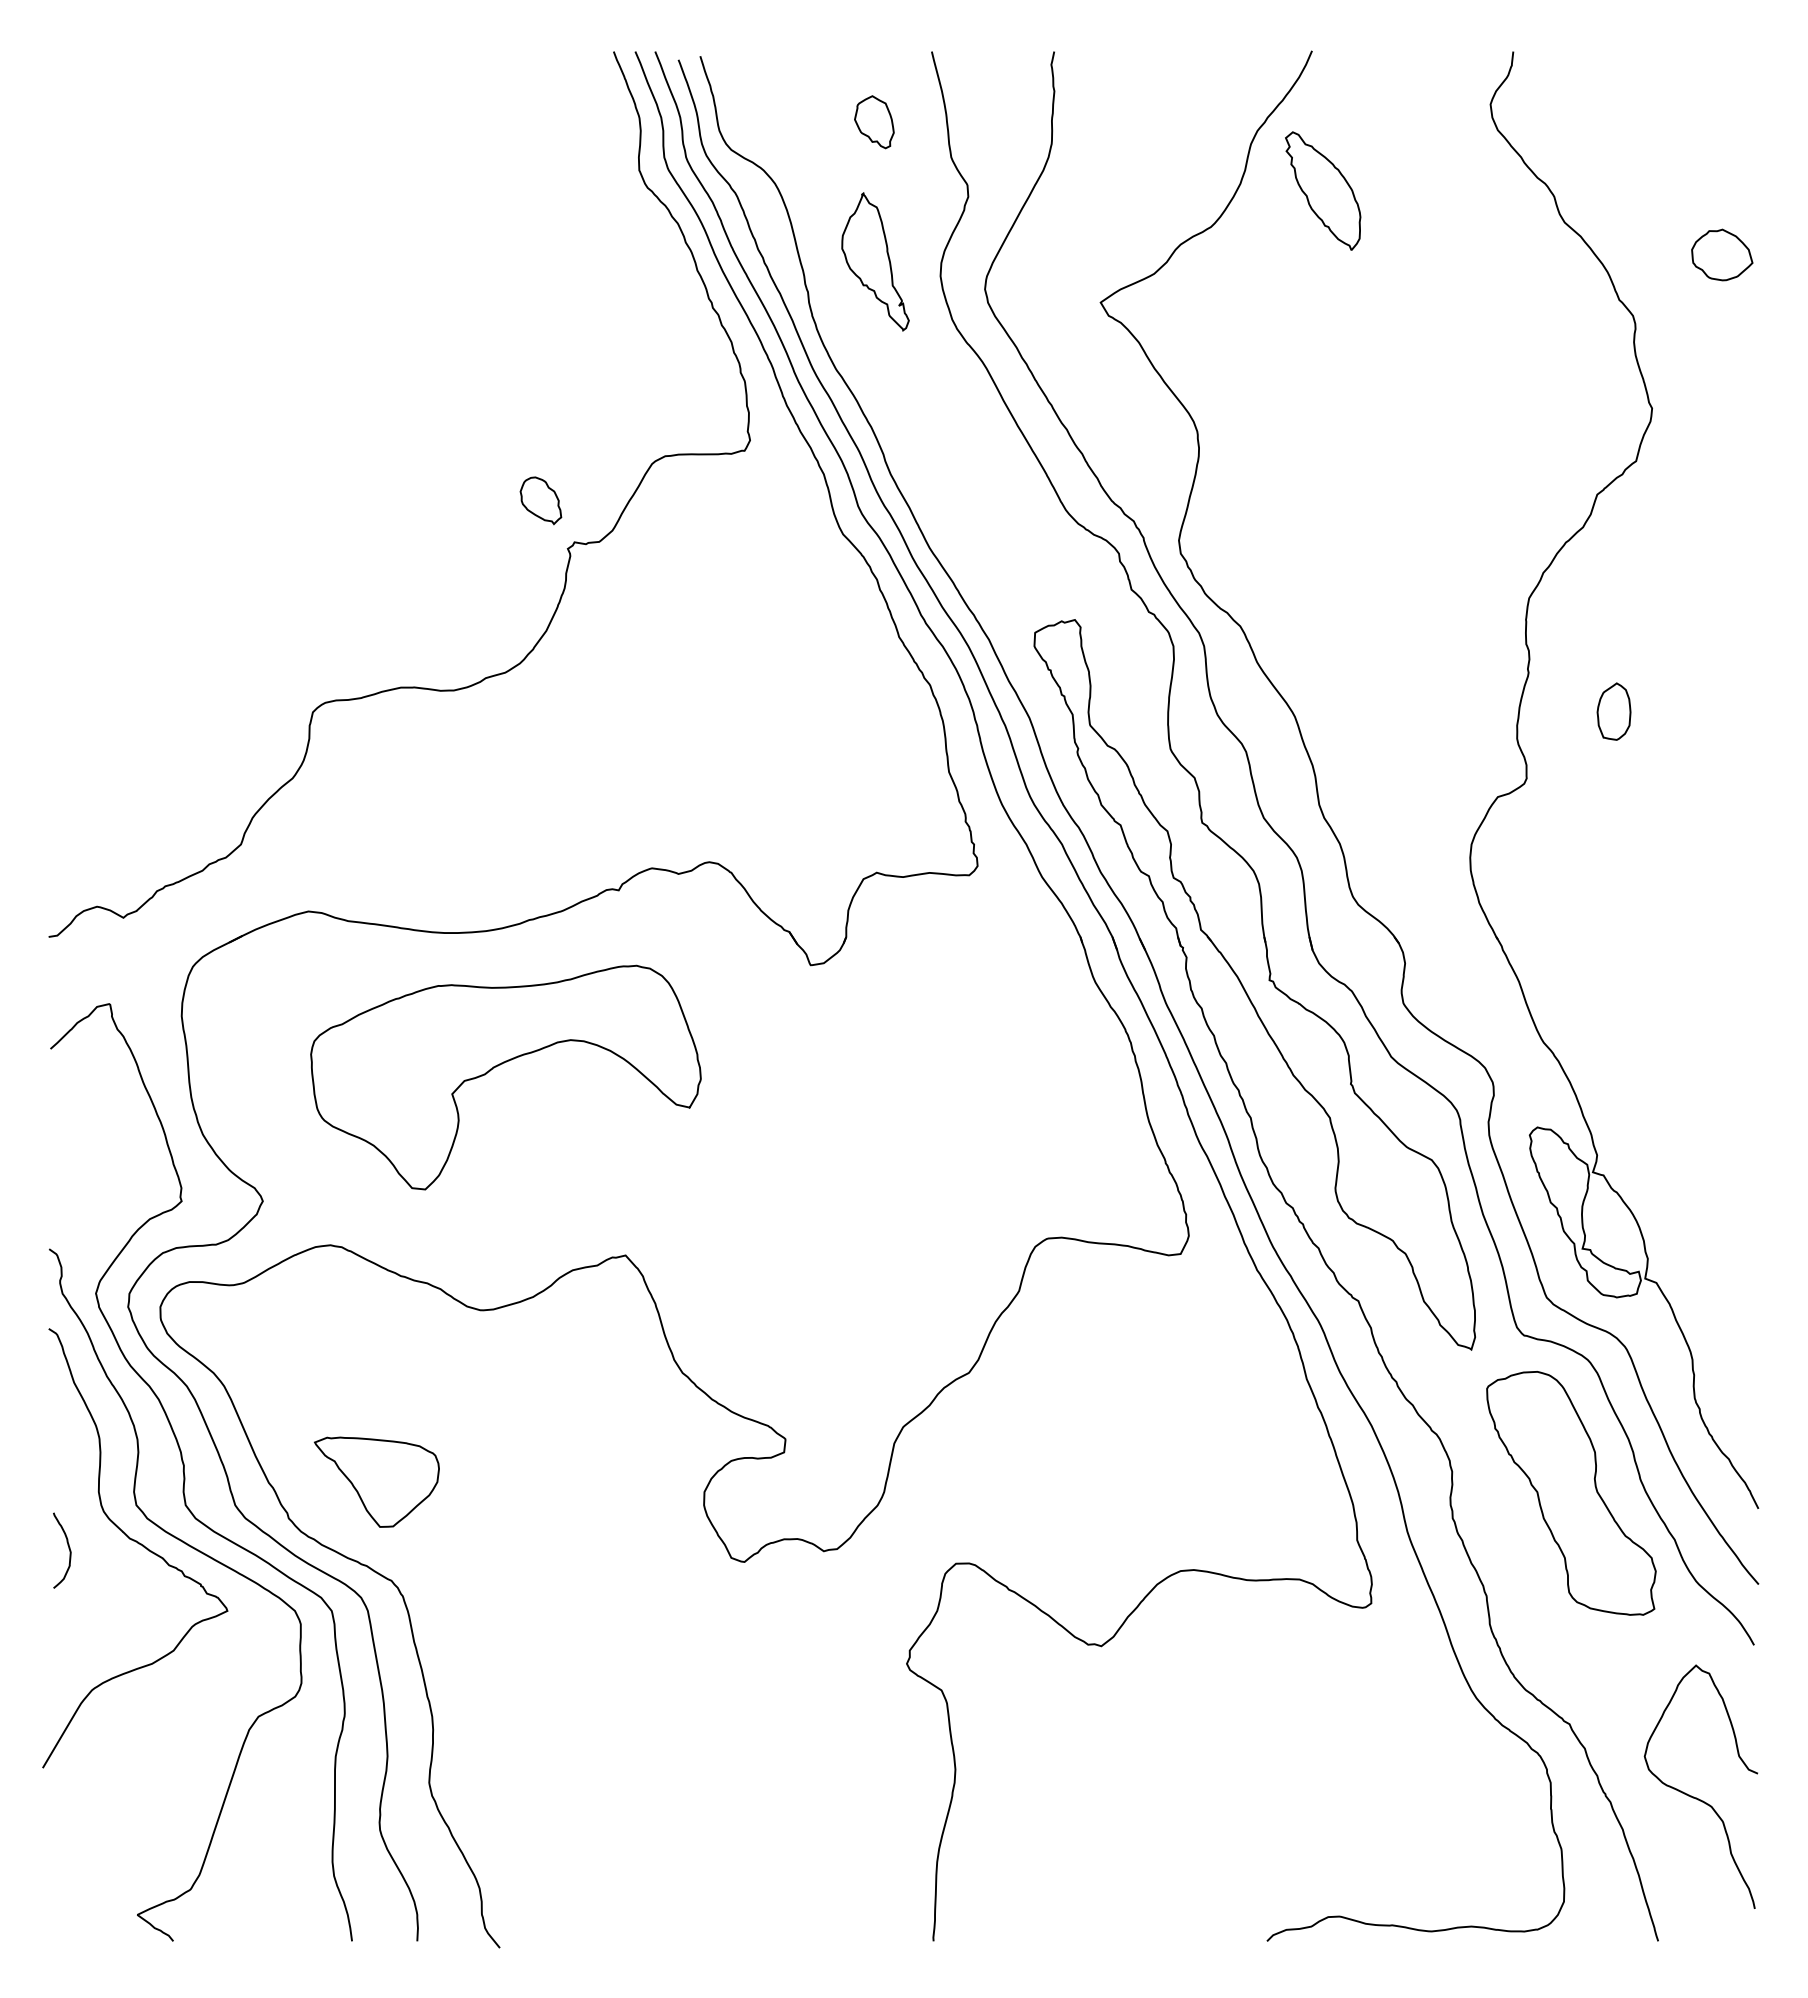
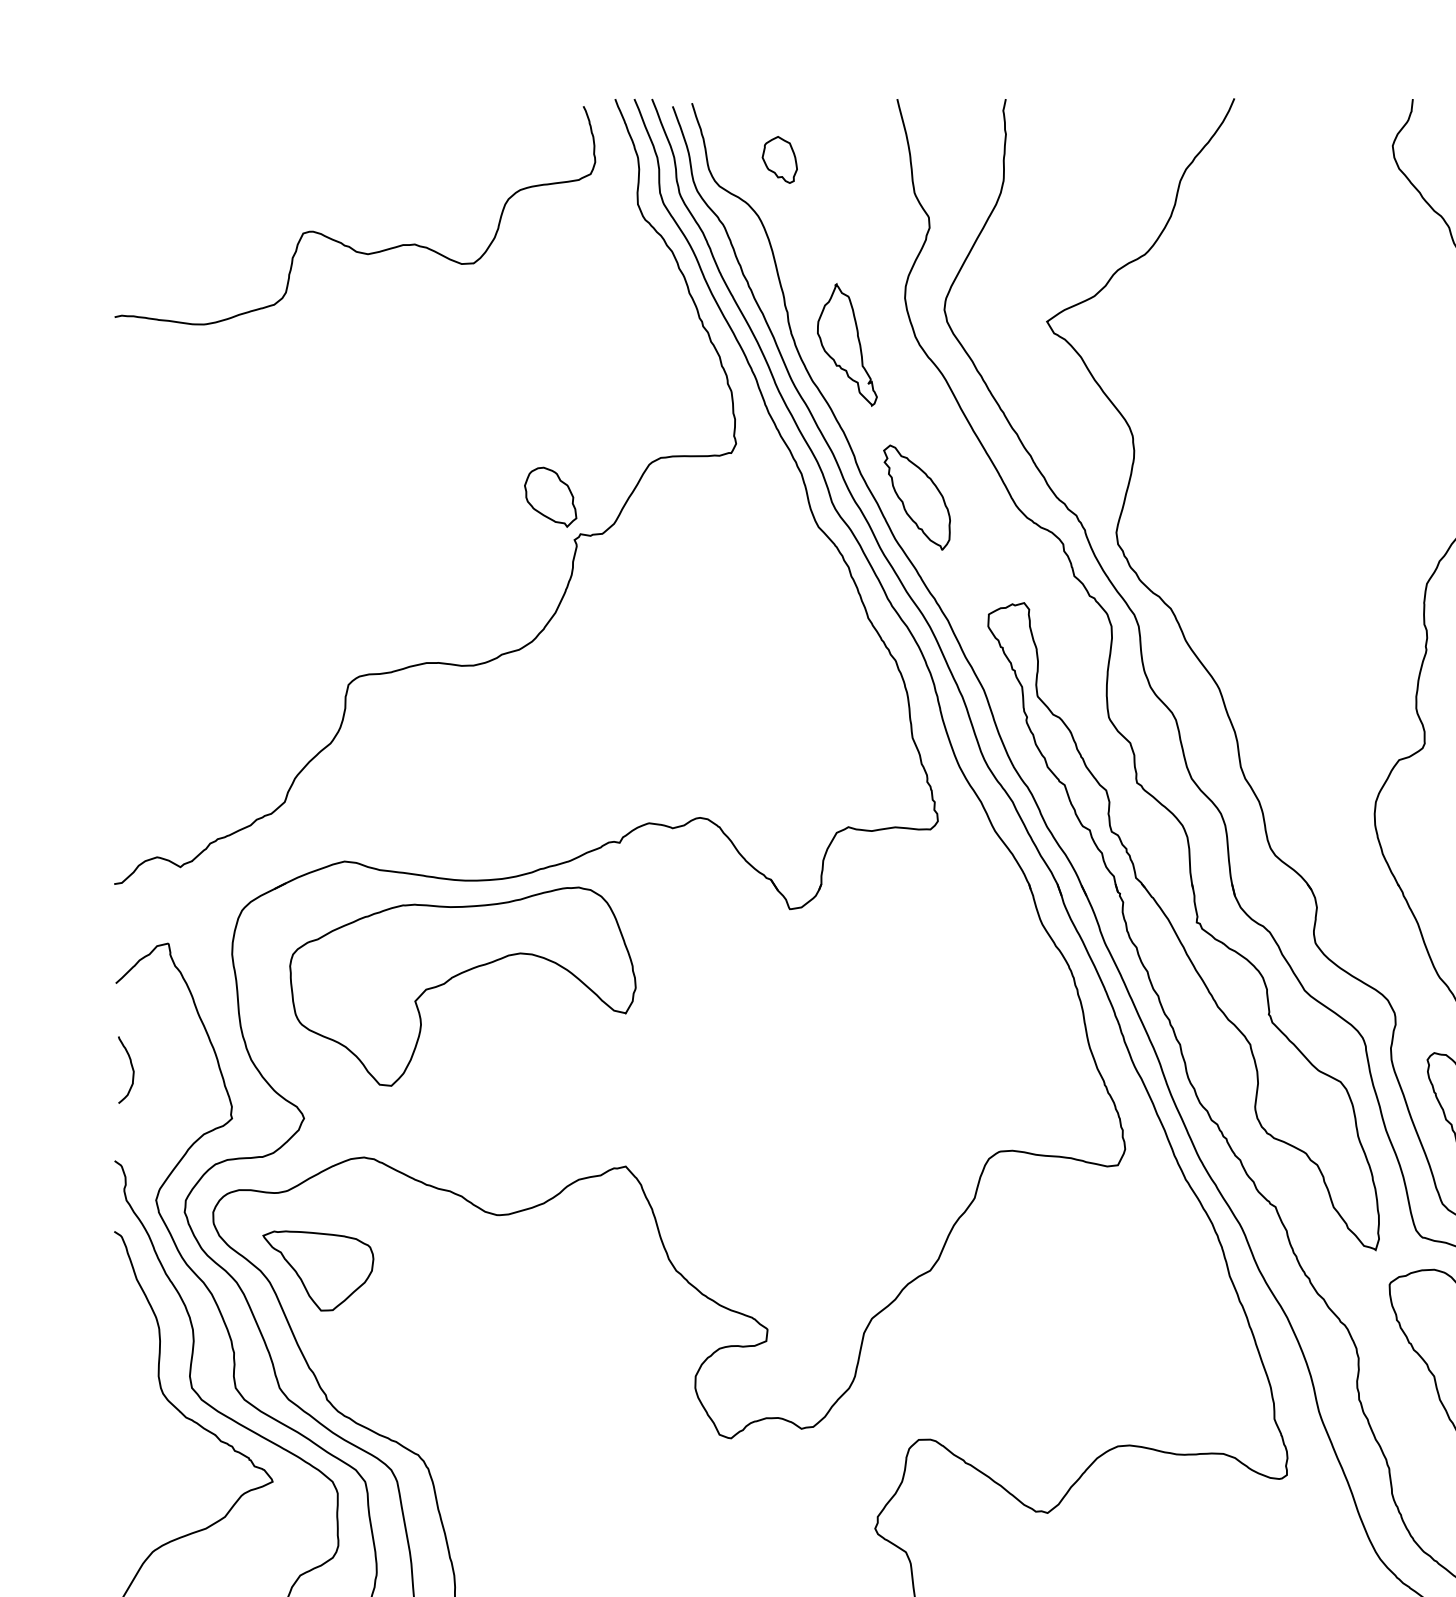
part: (874, 122) -> (779, 160), moved
part: (1323, 190) -> (917, 497), moved
curve: (304, 212) -> (341, 241), added
part: (875, 261) -> (847, 344), moved
part: (540, 500) -> (550, 497), size x1.43
part: (500, 1065) -> (458, 975), moved
part: (376, 1481) -> (317, 1270), moved
curve: (68, 1548) -> (131, 1068), moved

